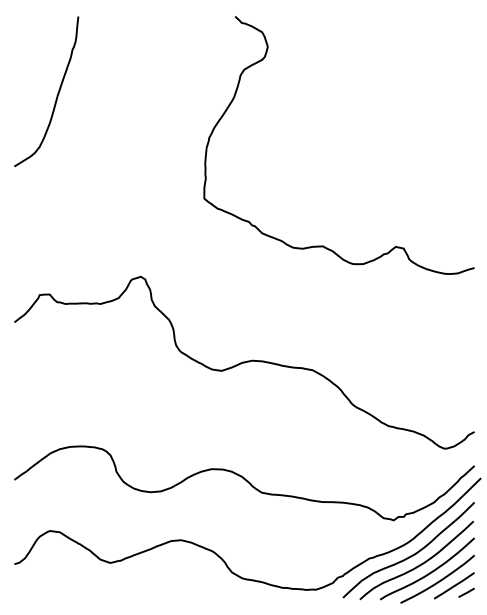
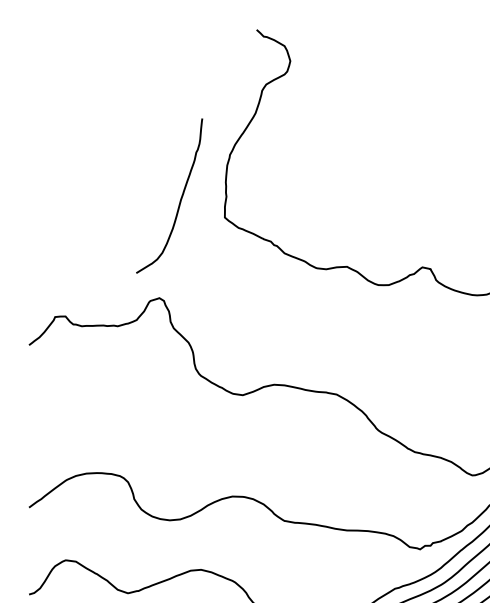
curve: (56, 95) -> (179, 199), moved

